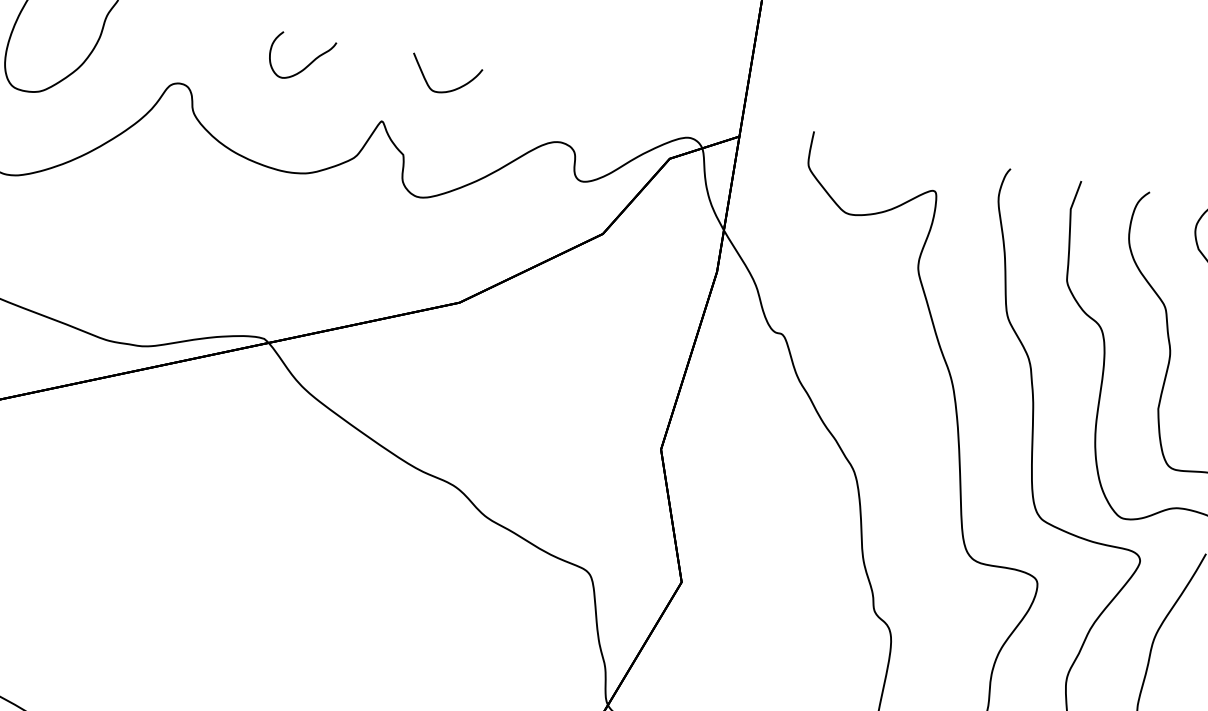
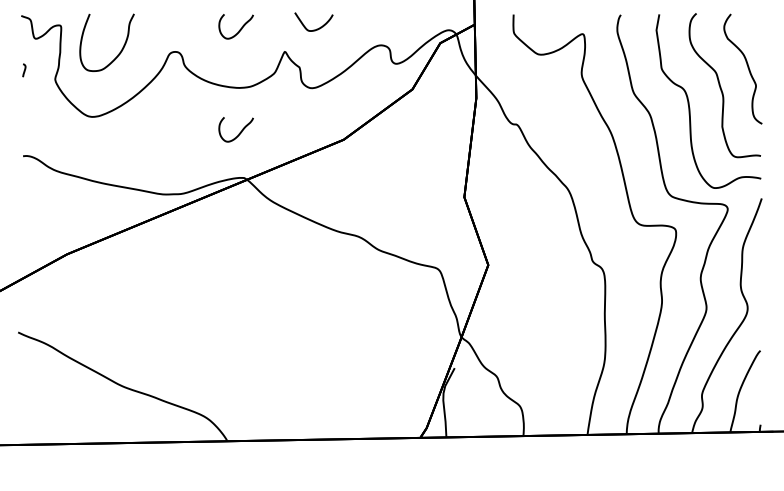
curve: (270, 253) -> (239, 132), added

